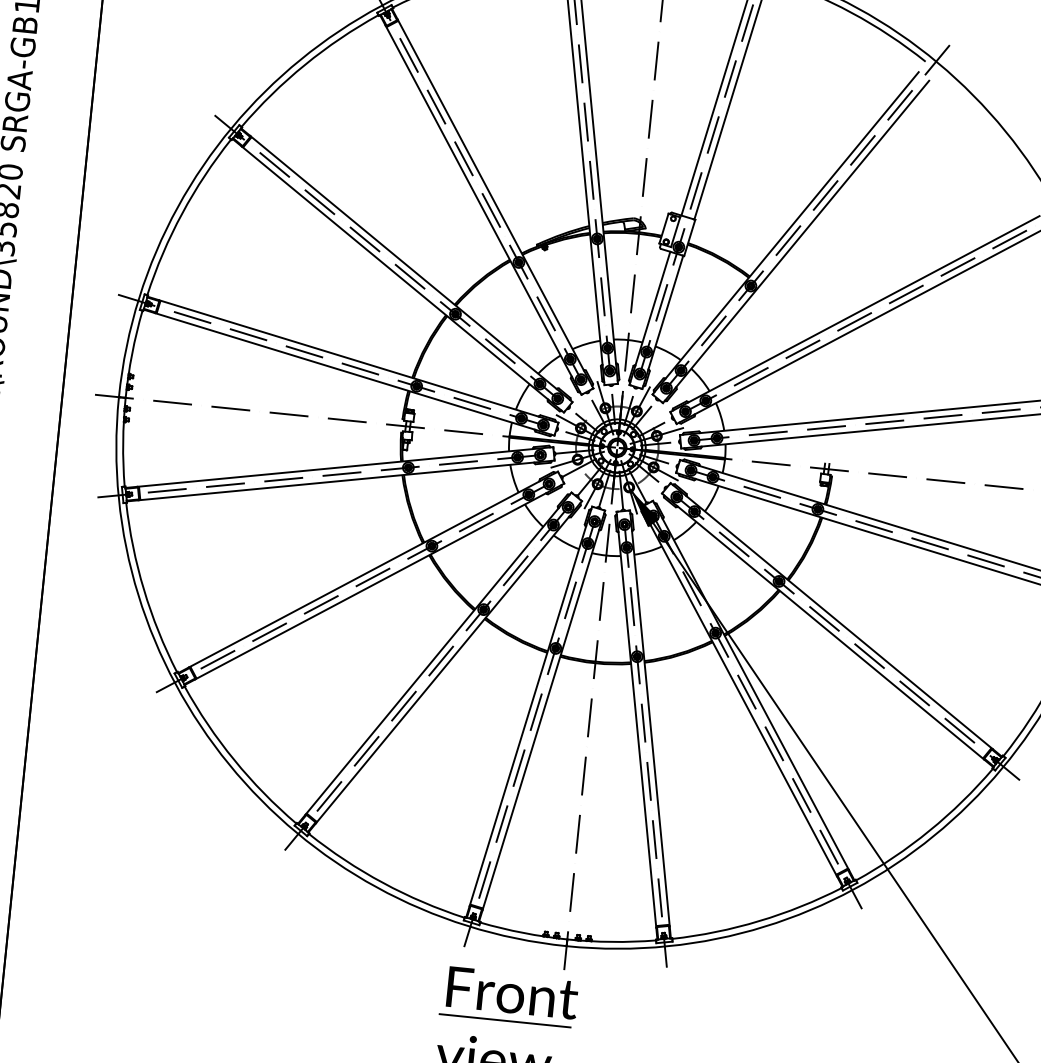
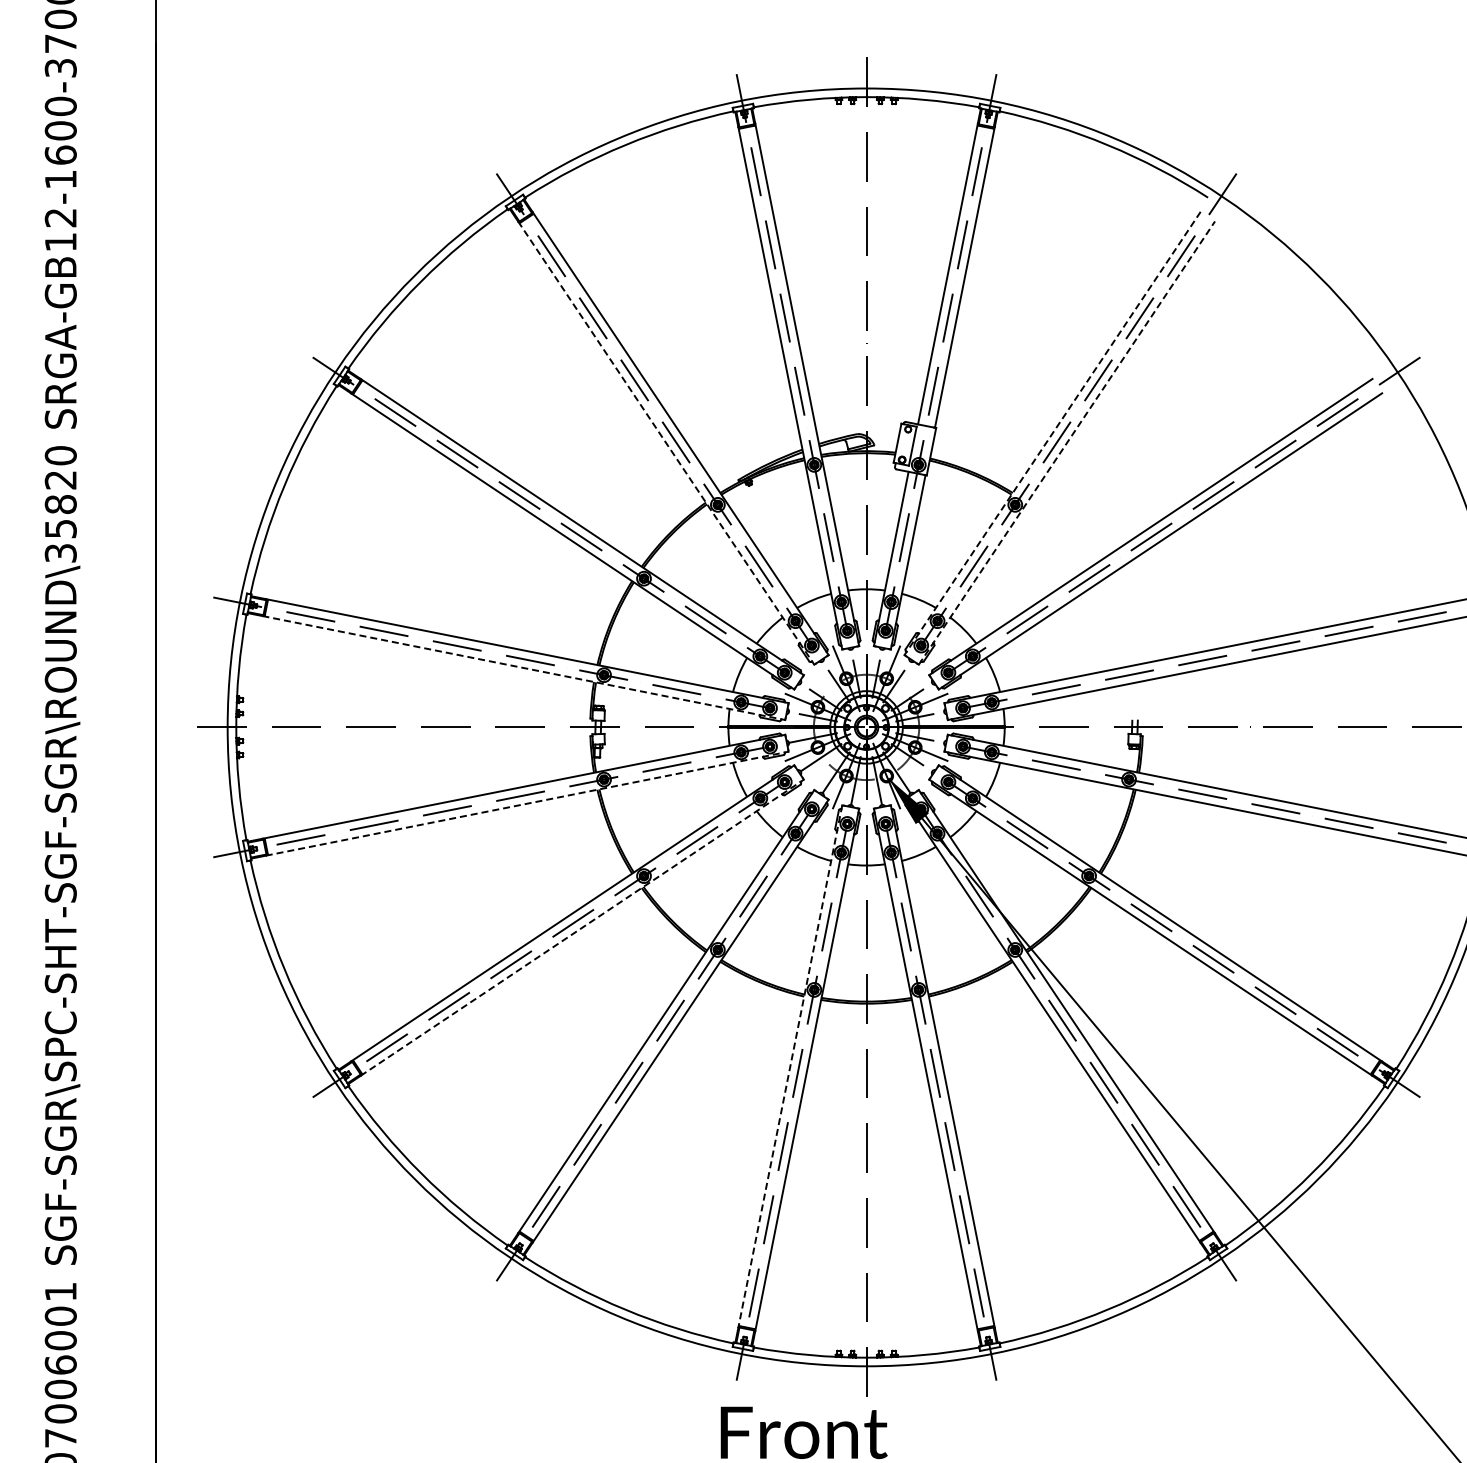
line: (483, 210) -> (666, 443), solid -> dashed
line: (785, 233) -> (1052, 433), solid -> dashed
line: (795, 242) -> (1066, 443), solid -> dashed
line: (354, 374) -> (523, 668), solid -> dashed
line: (346, 480) -> (527, 803), solid -> dashed
line: (379, 581) -> (582, 927), solid -> dashed
line: (531, 706) -> (790, 1066), solid -> dashed

